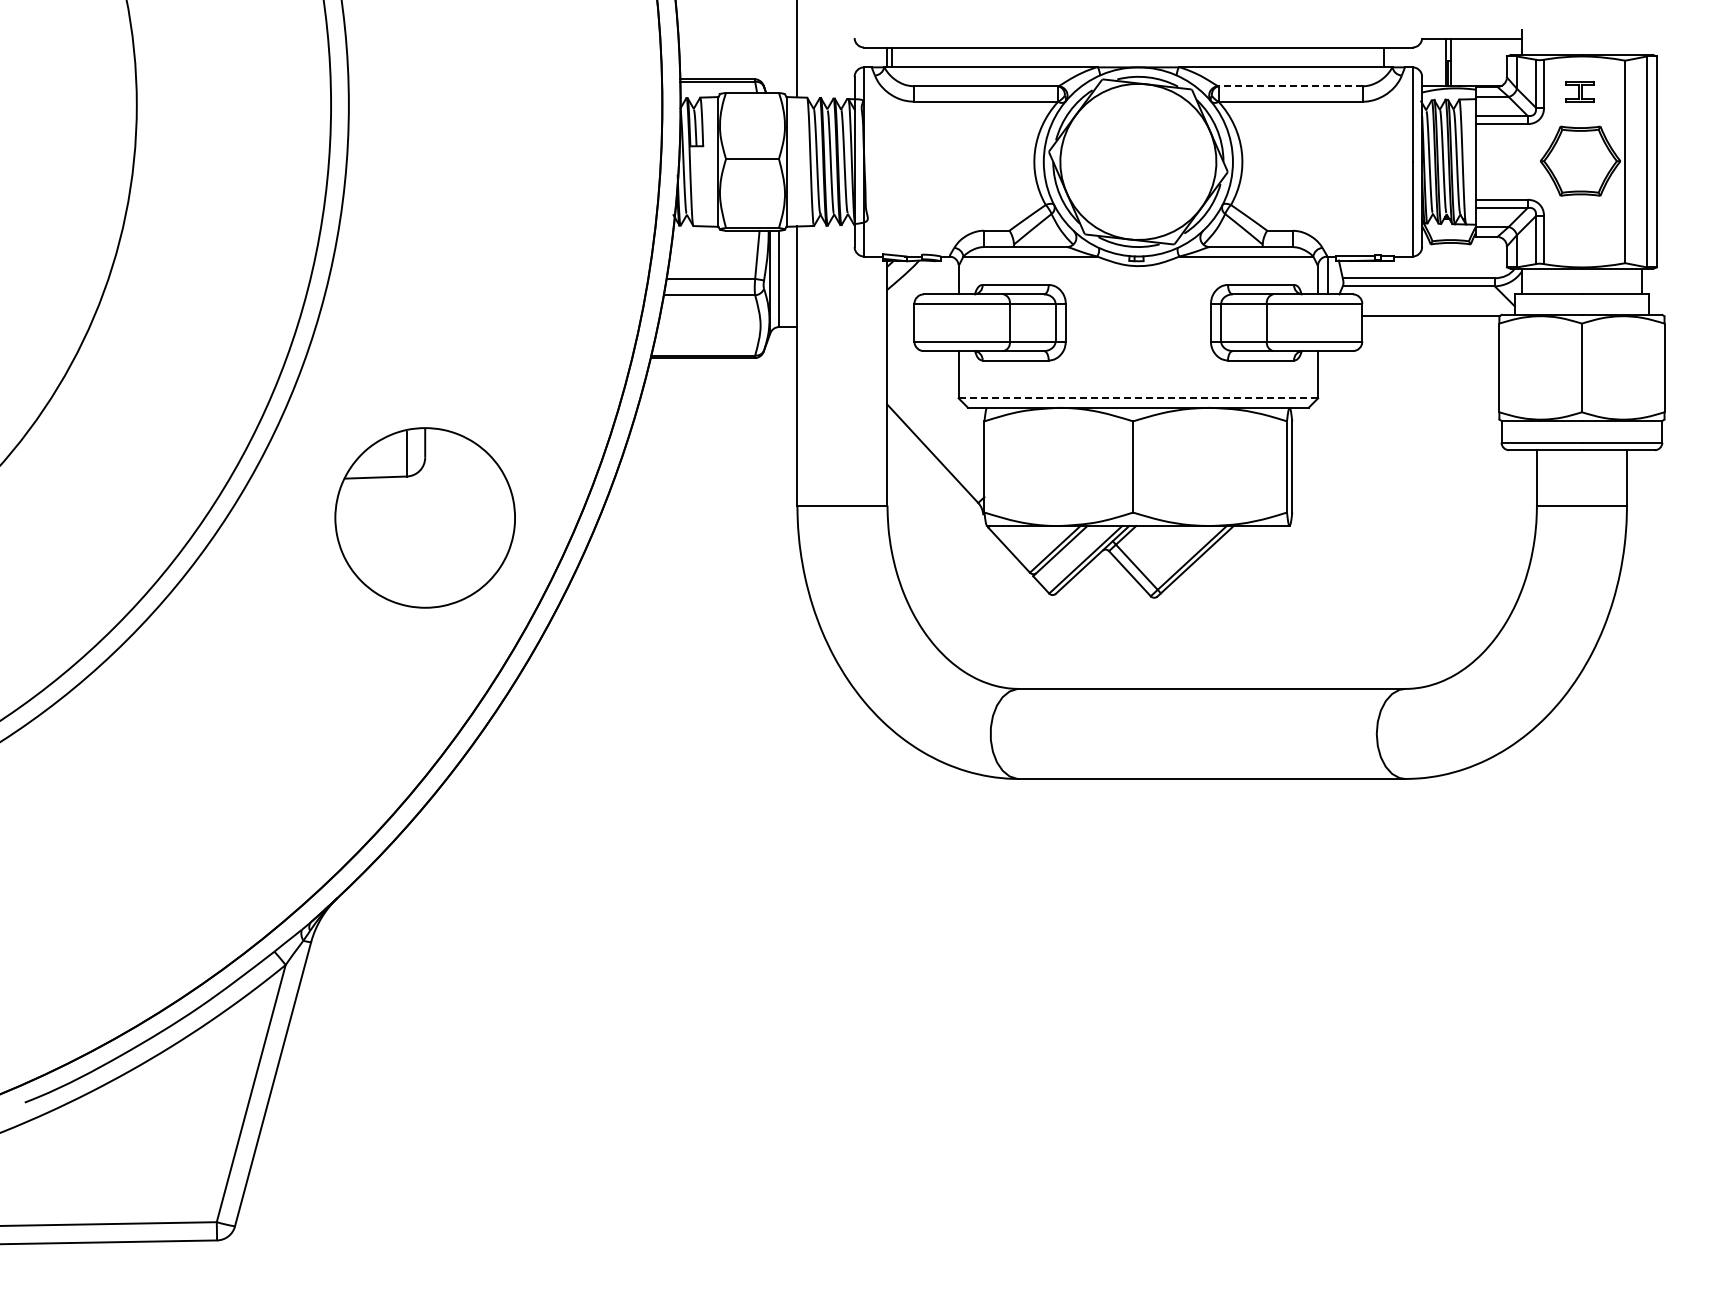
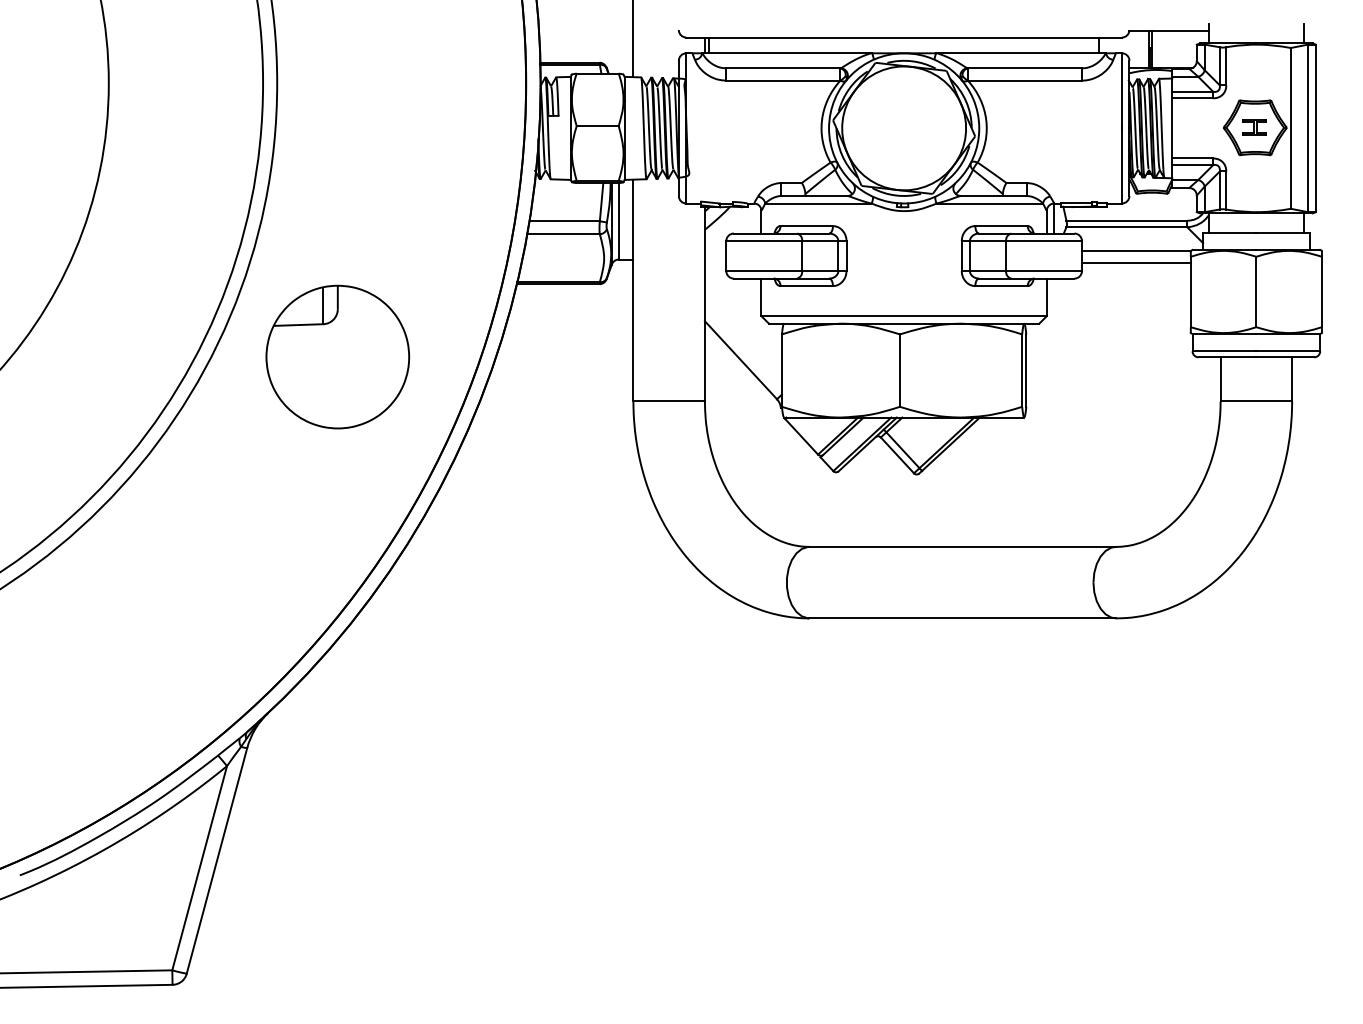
line: (1641, 42) -> (1303, 33), added
line: (1290, 86) -> (1024, 68), dashed -> solid
part: (1579, 91) -> (1254, 127), moved
line: (1430, 331) -> (1136, 263), added
line: (1138, 398) -> (904, 316), dashed -> solid
part: (424, 517) -> (337, 356), moved

